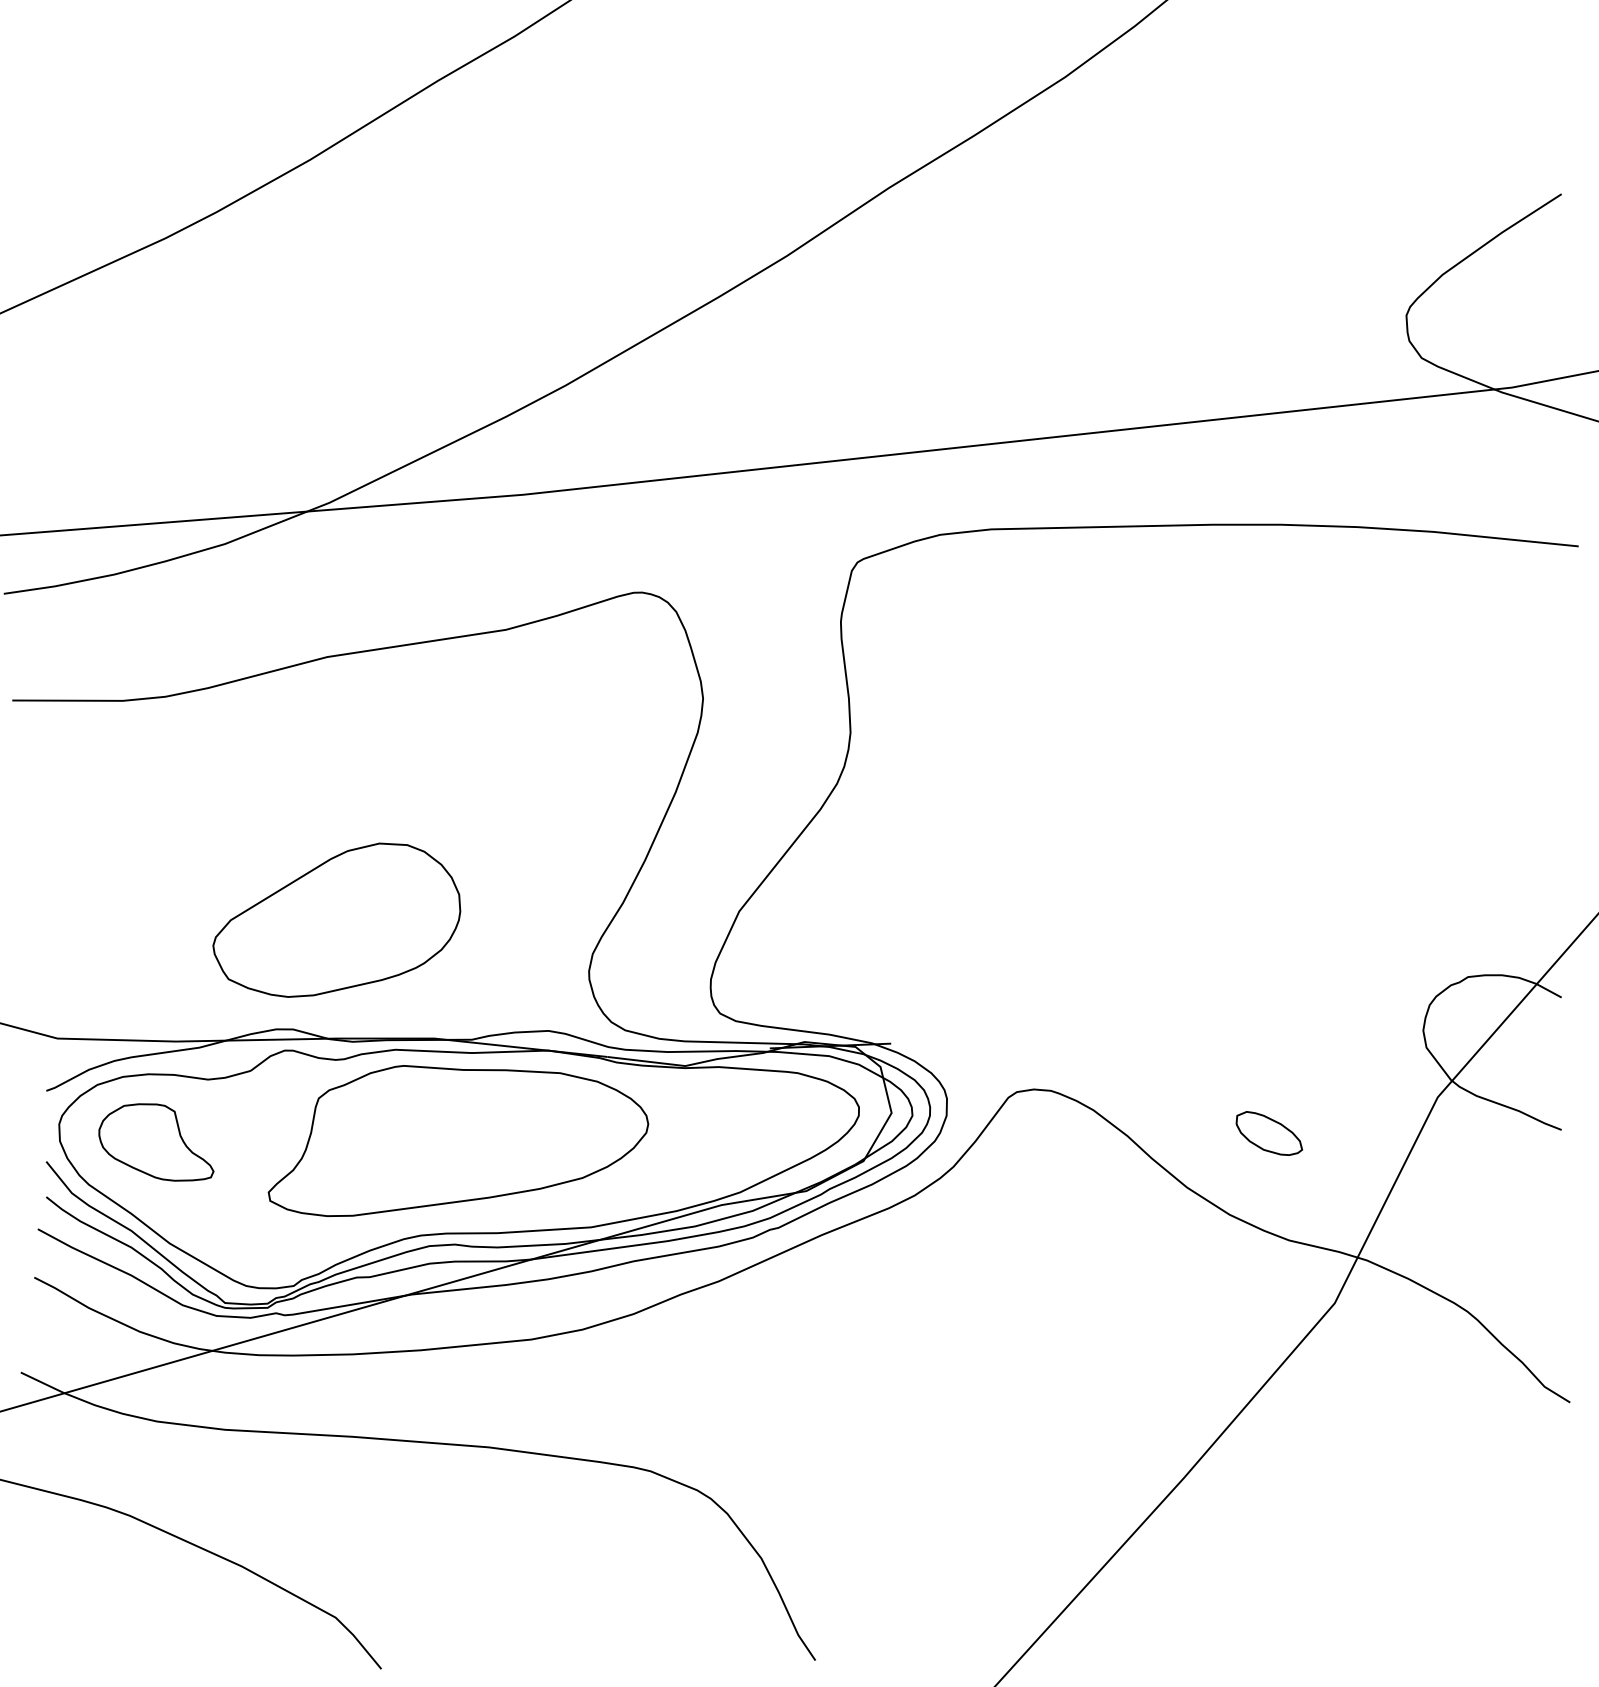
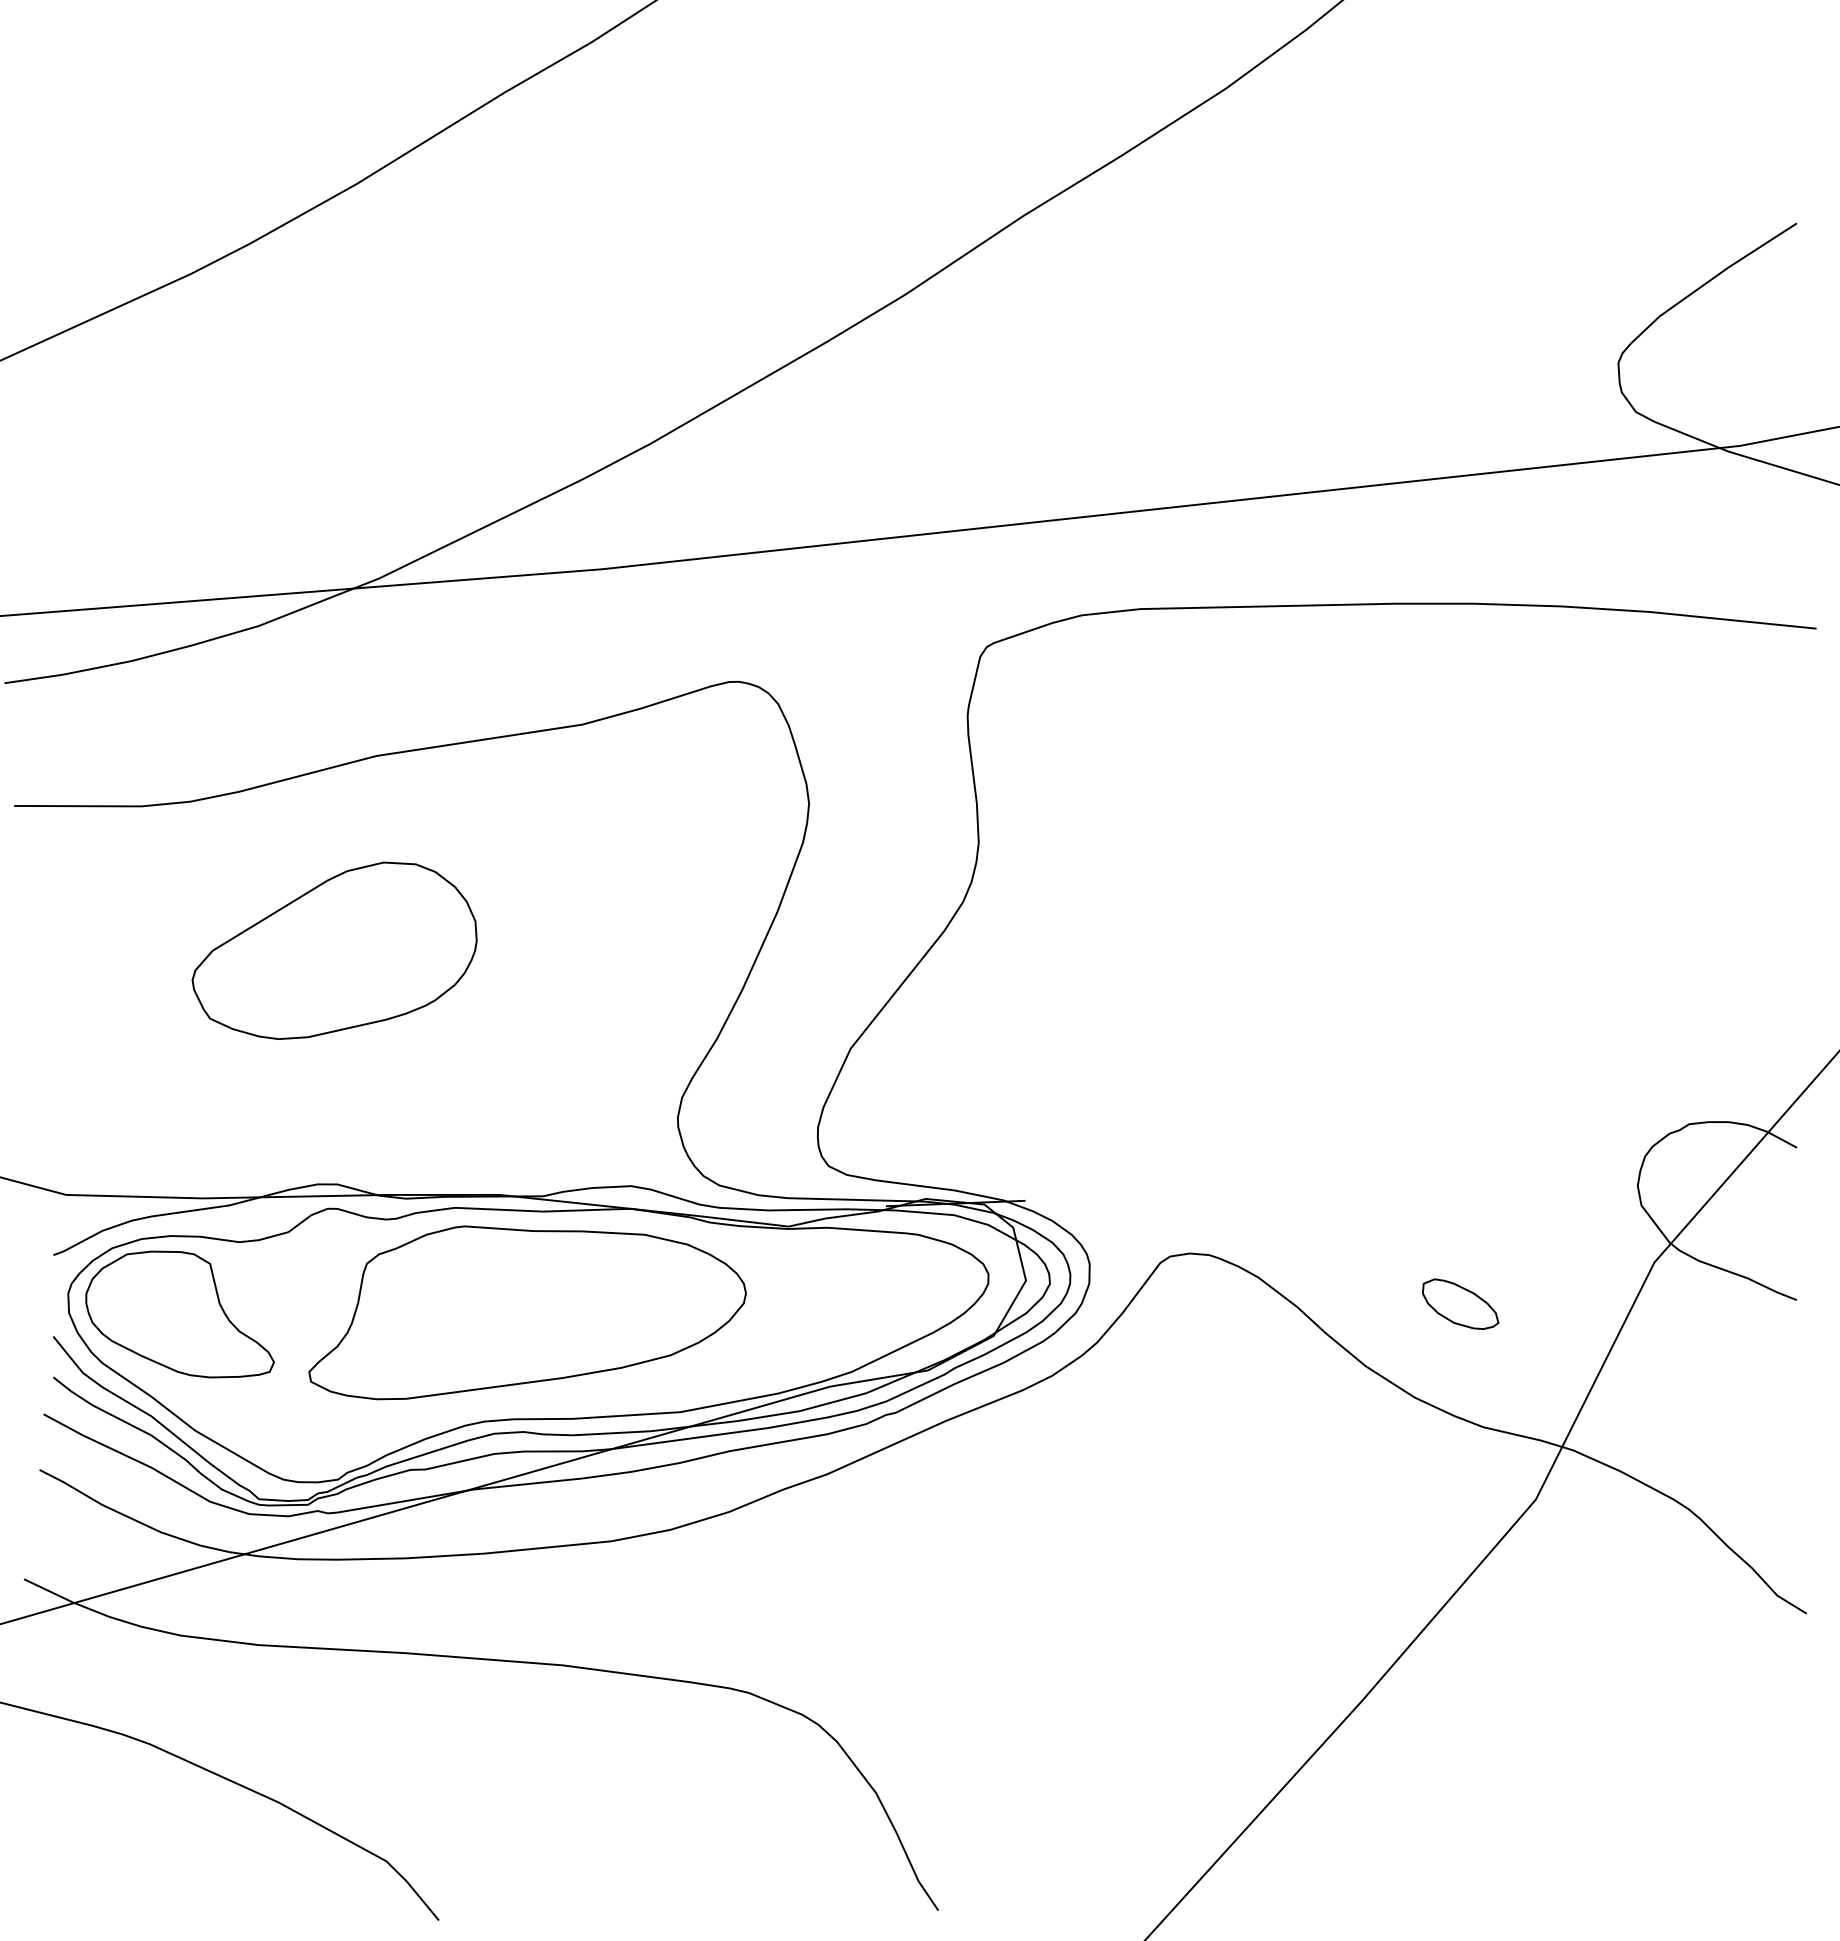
part: (336, 919) -> (334, 950), moved
part: (155, 1142) -> (179, 1314), size x1.43

